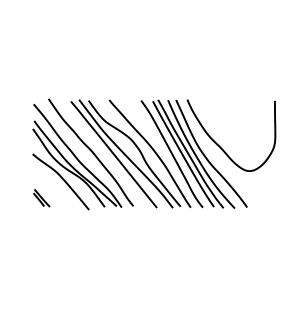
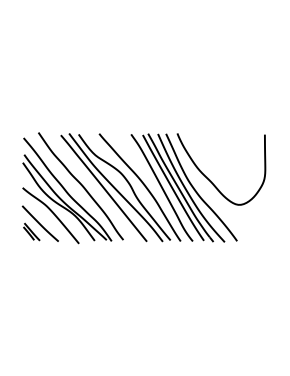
line: (49, 189) -> (39, 223), added

